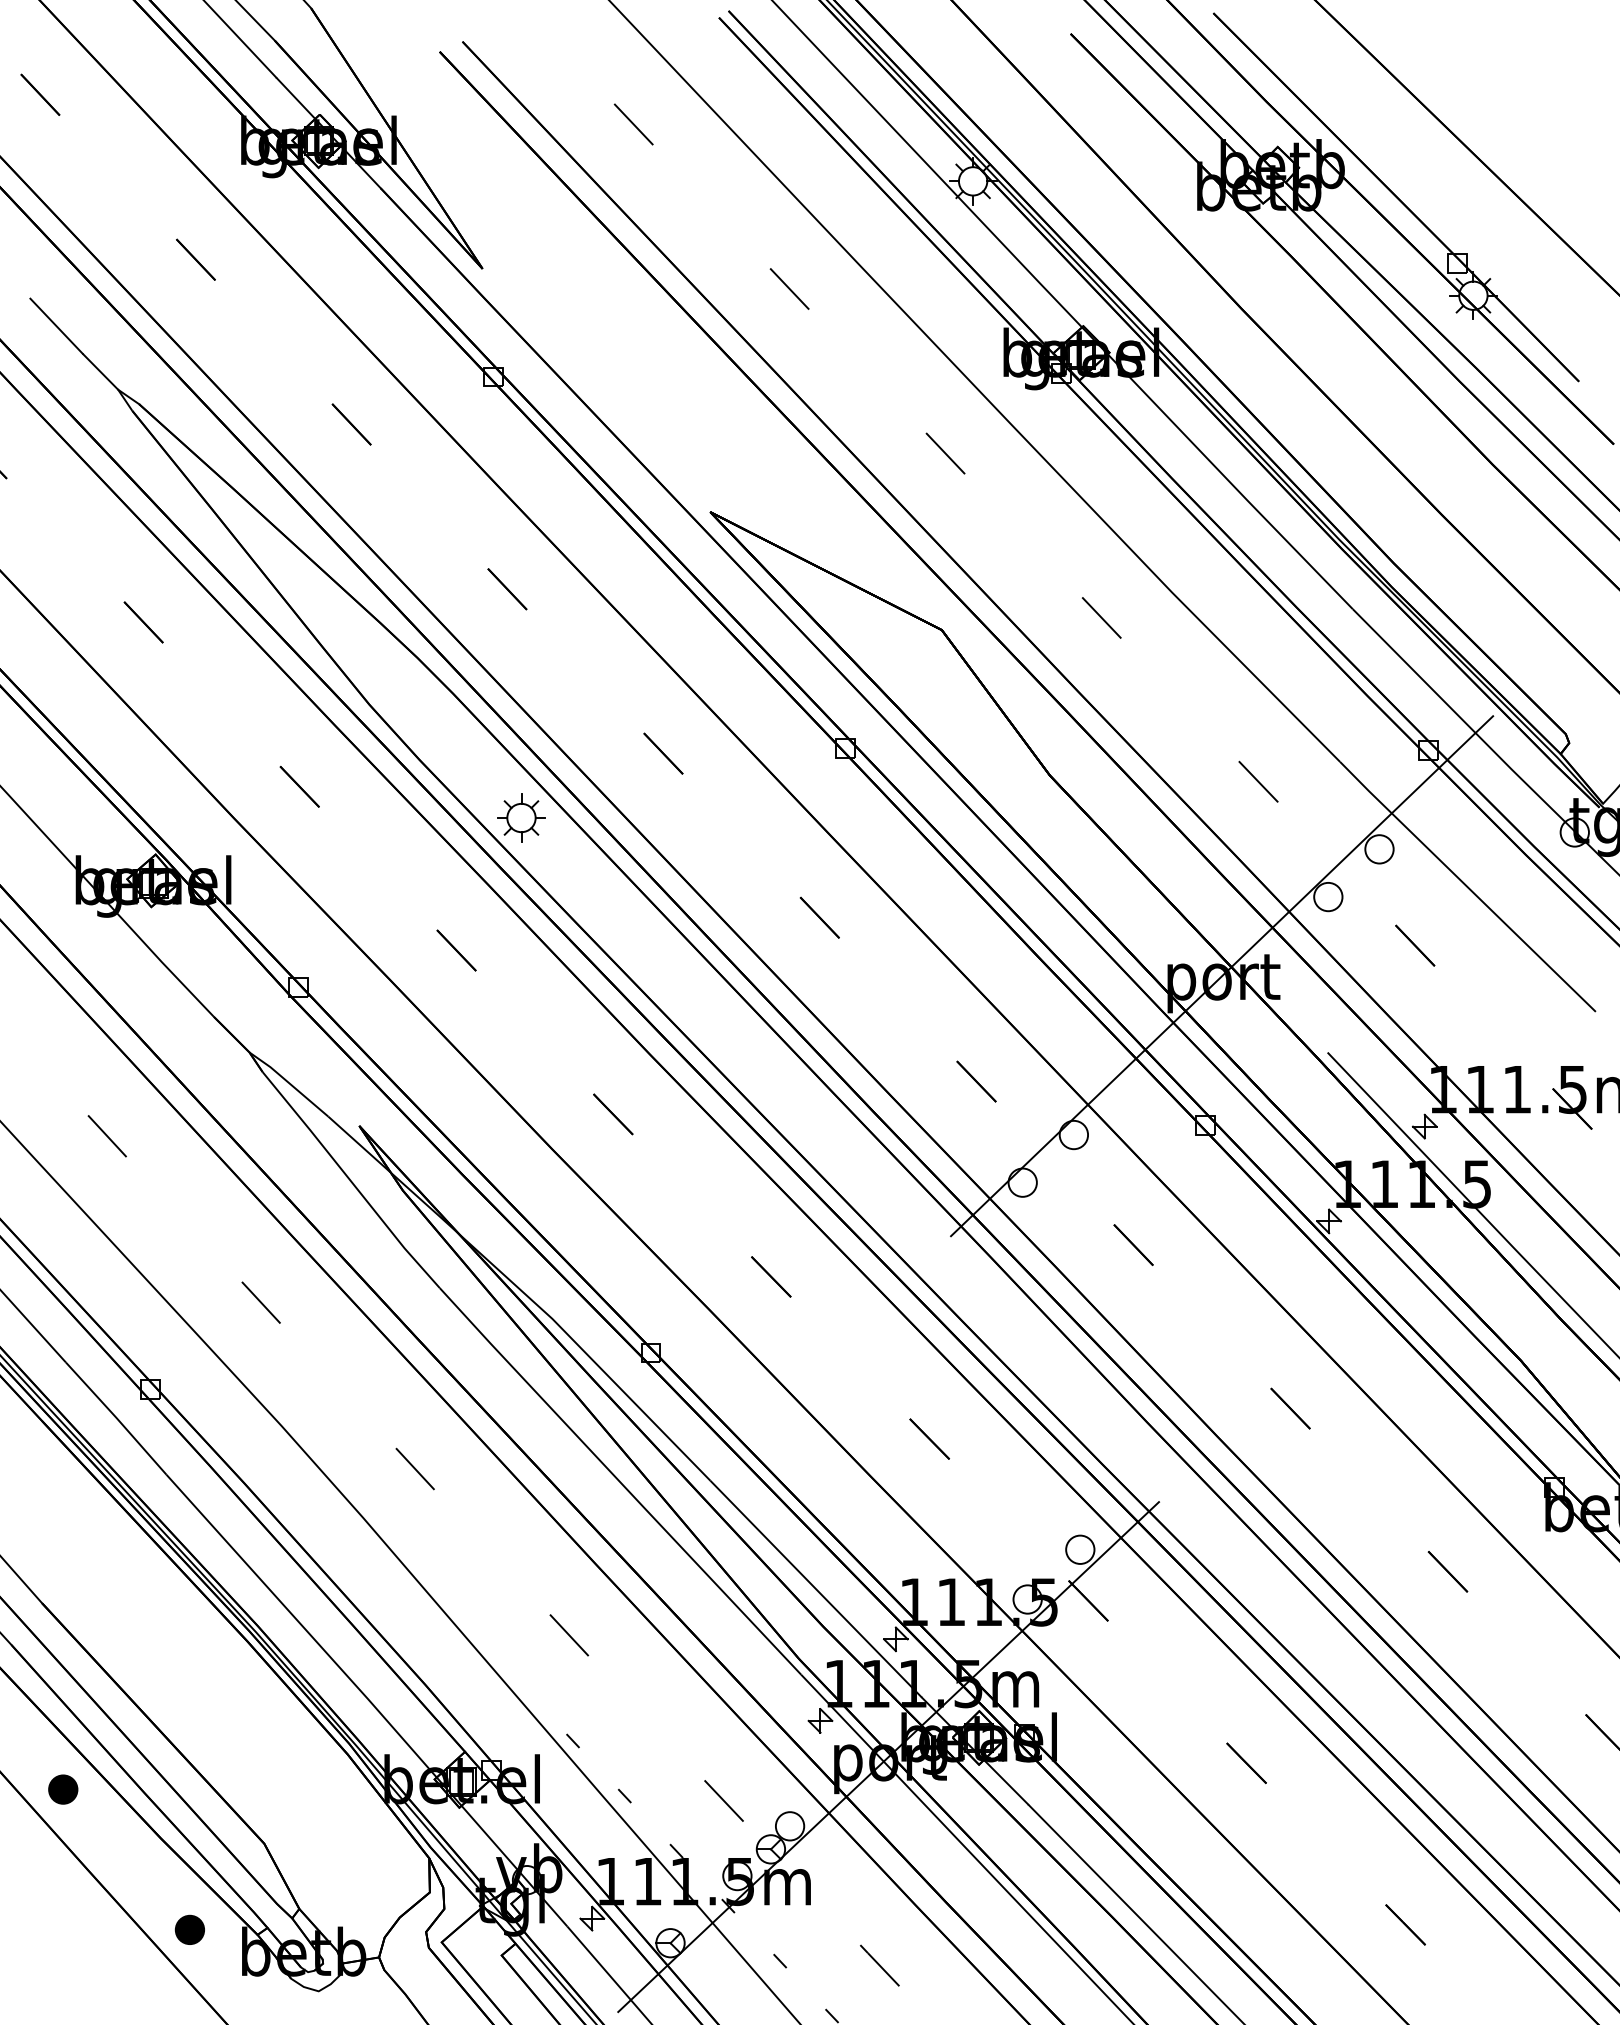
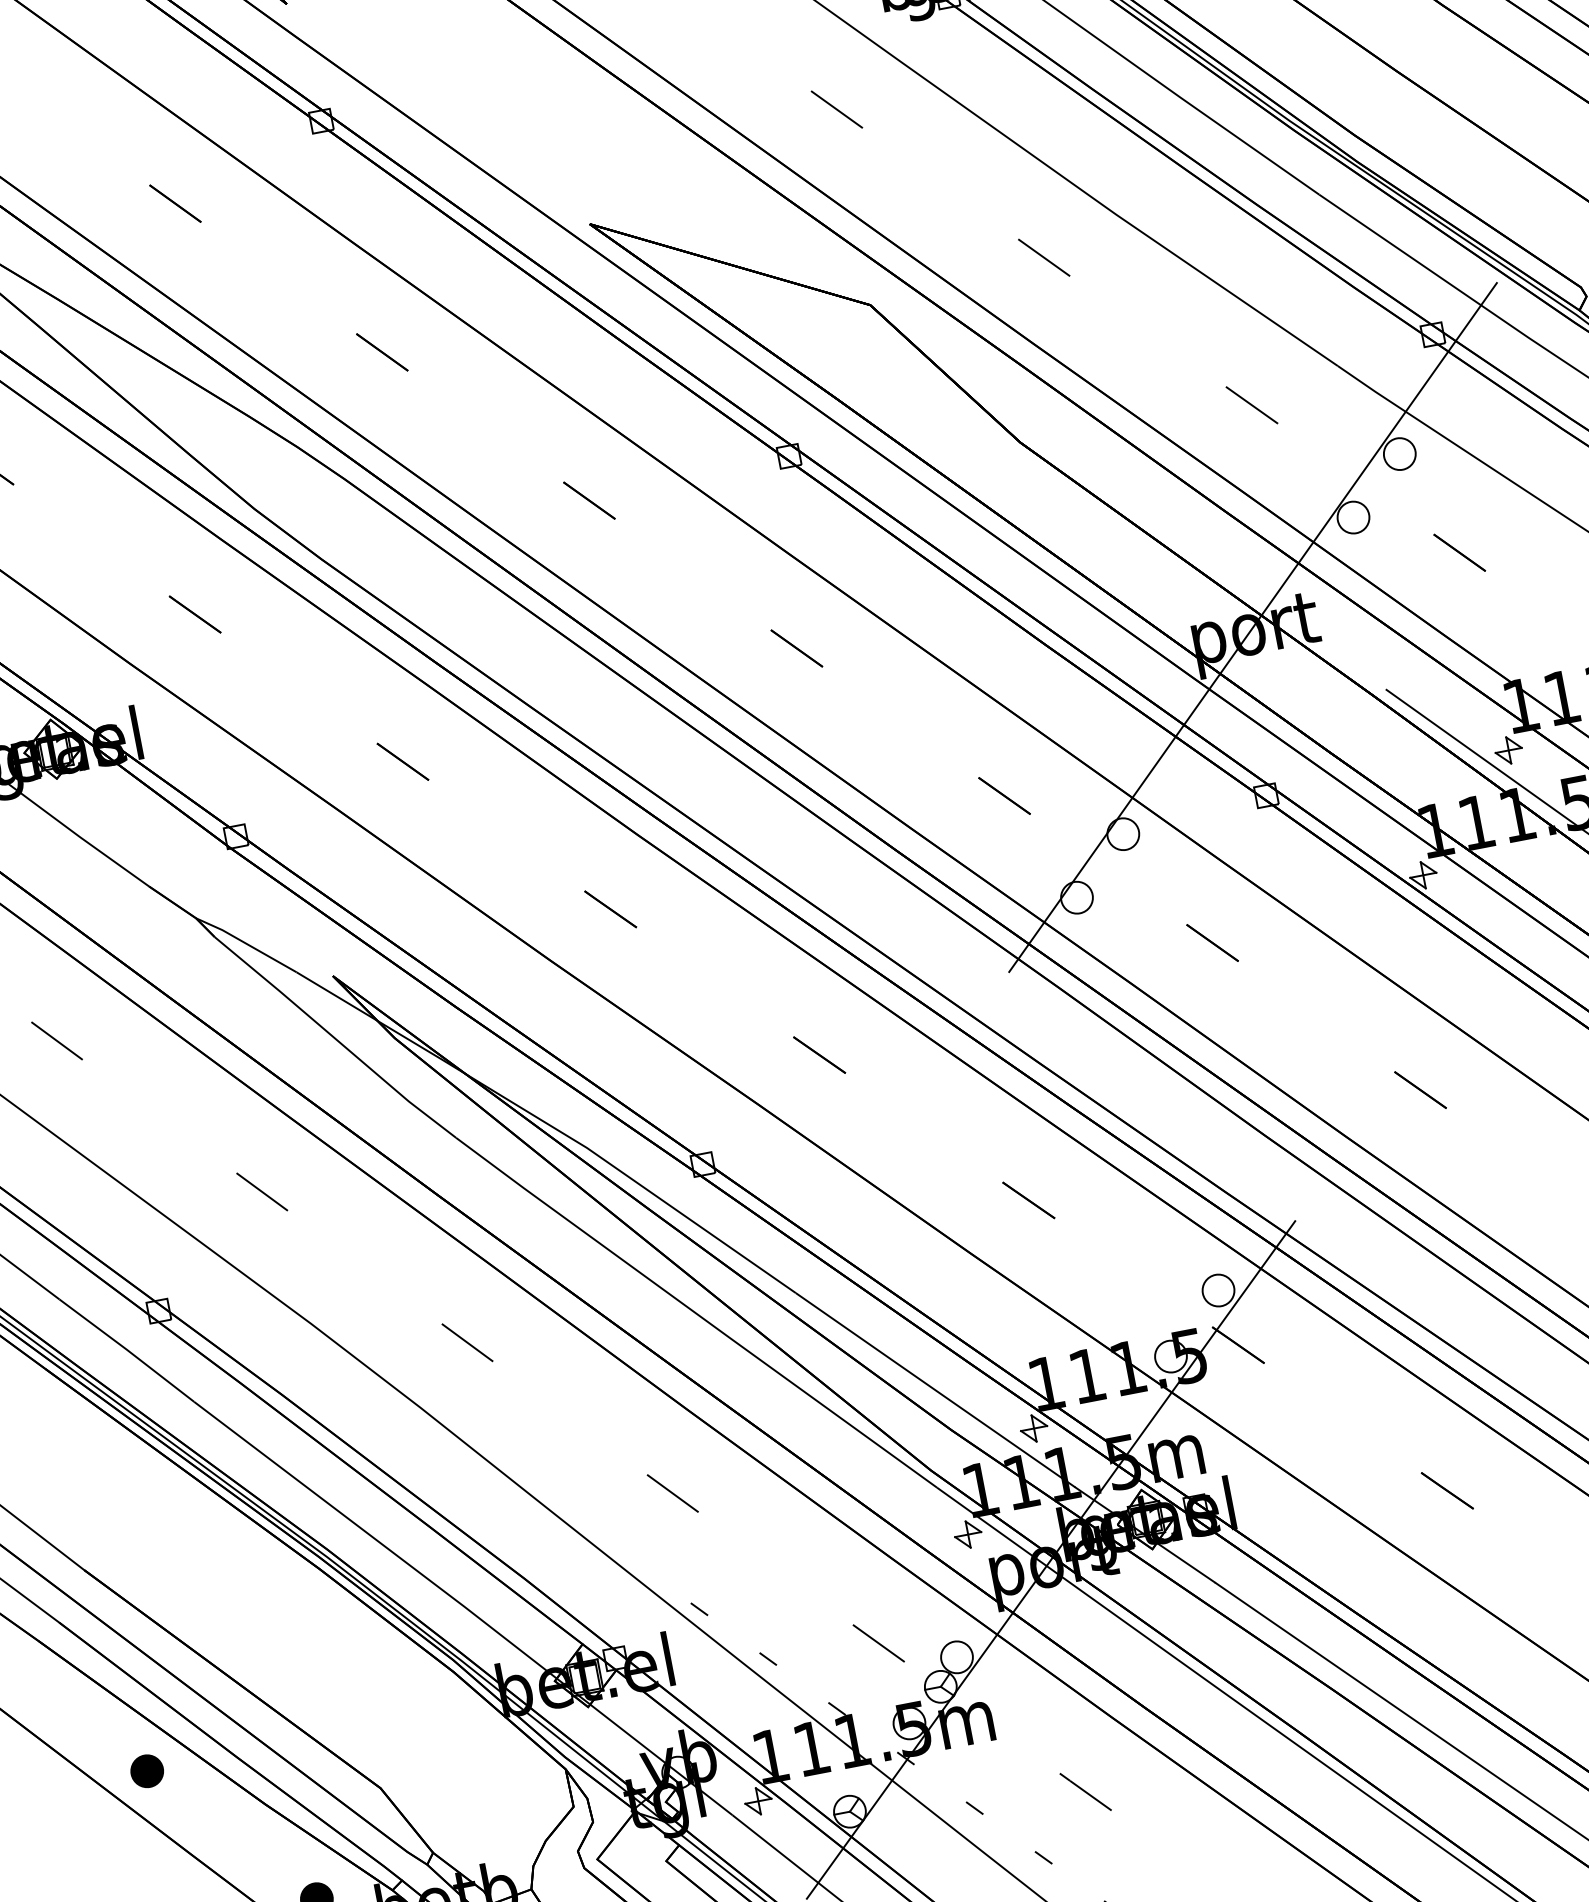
part: (521, 817) -> (446, 601), removed

